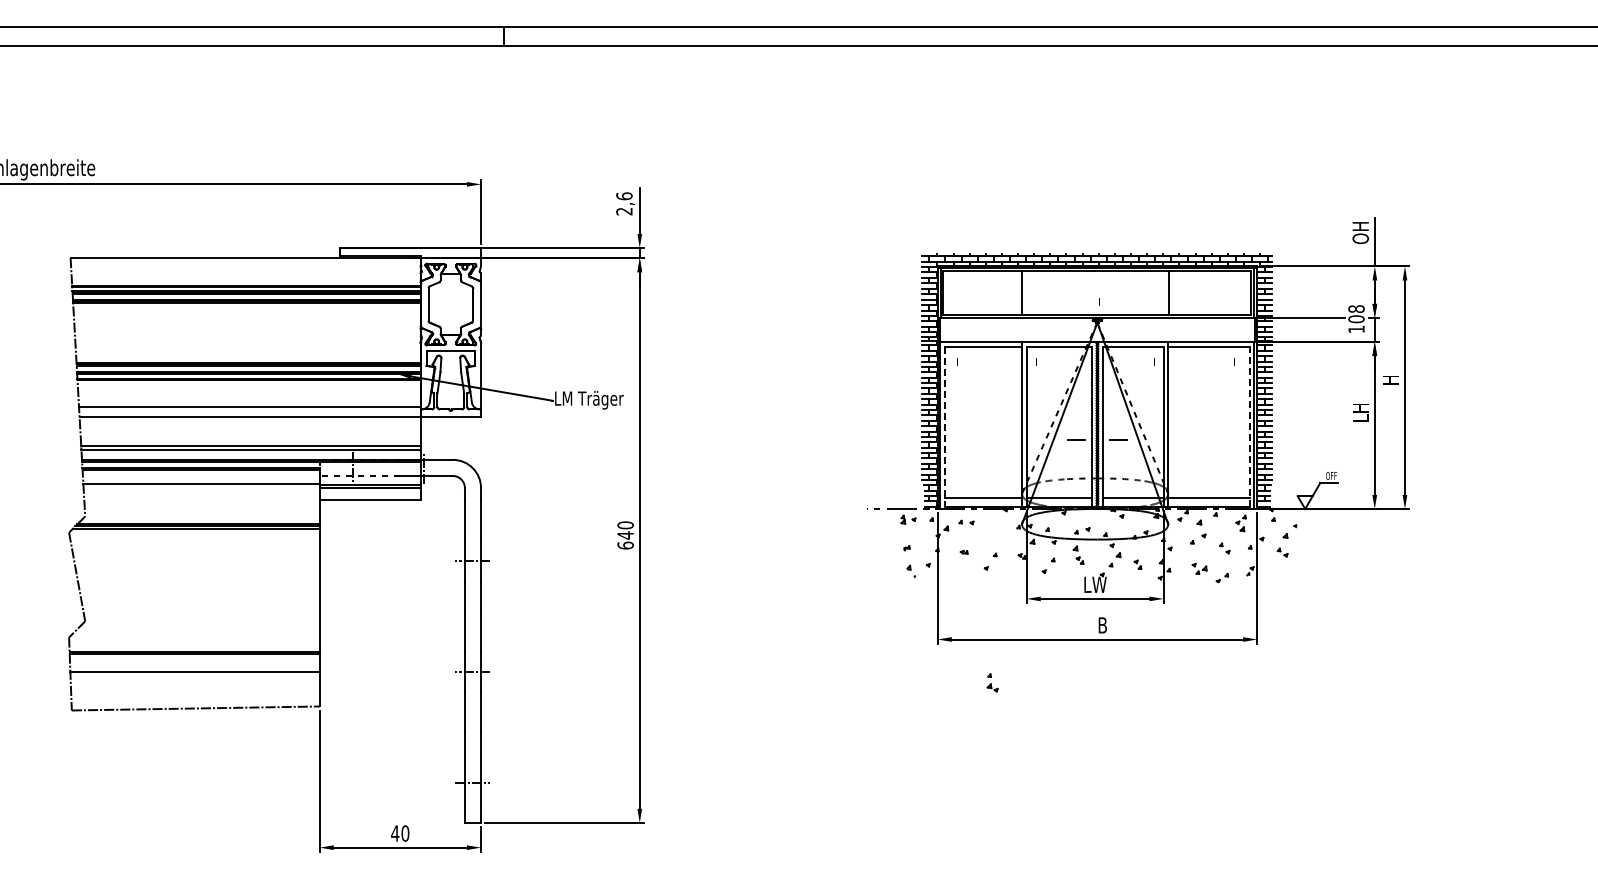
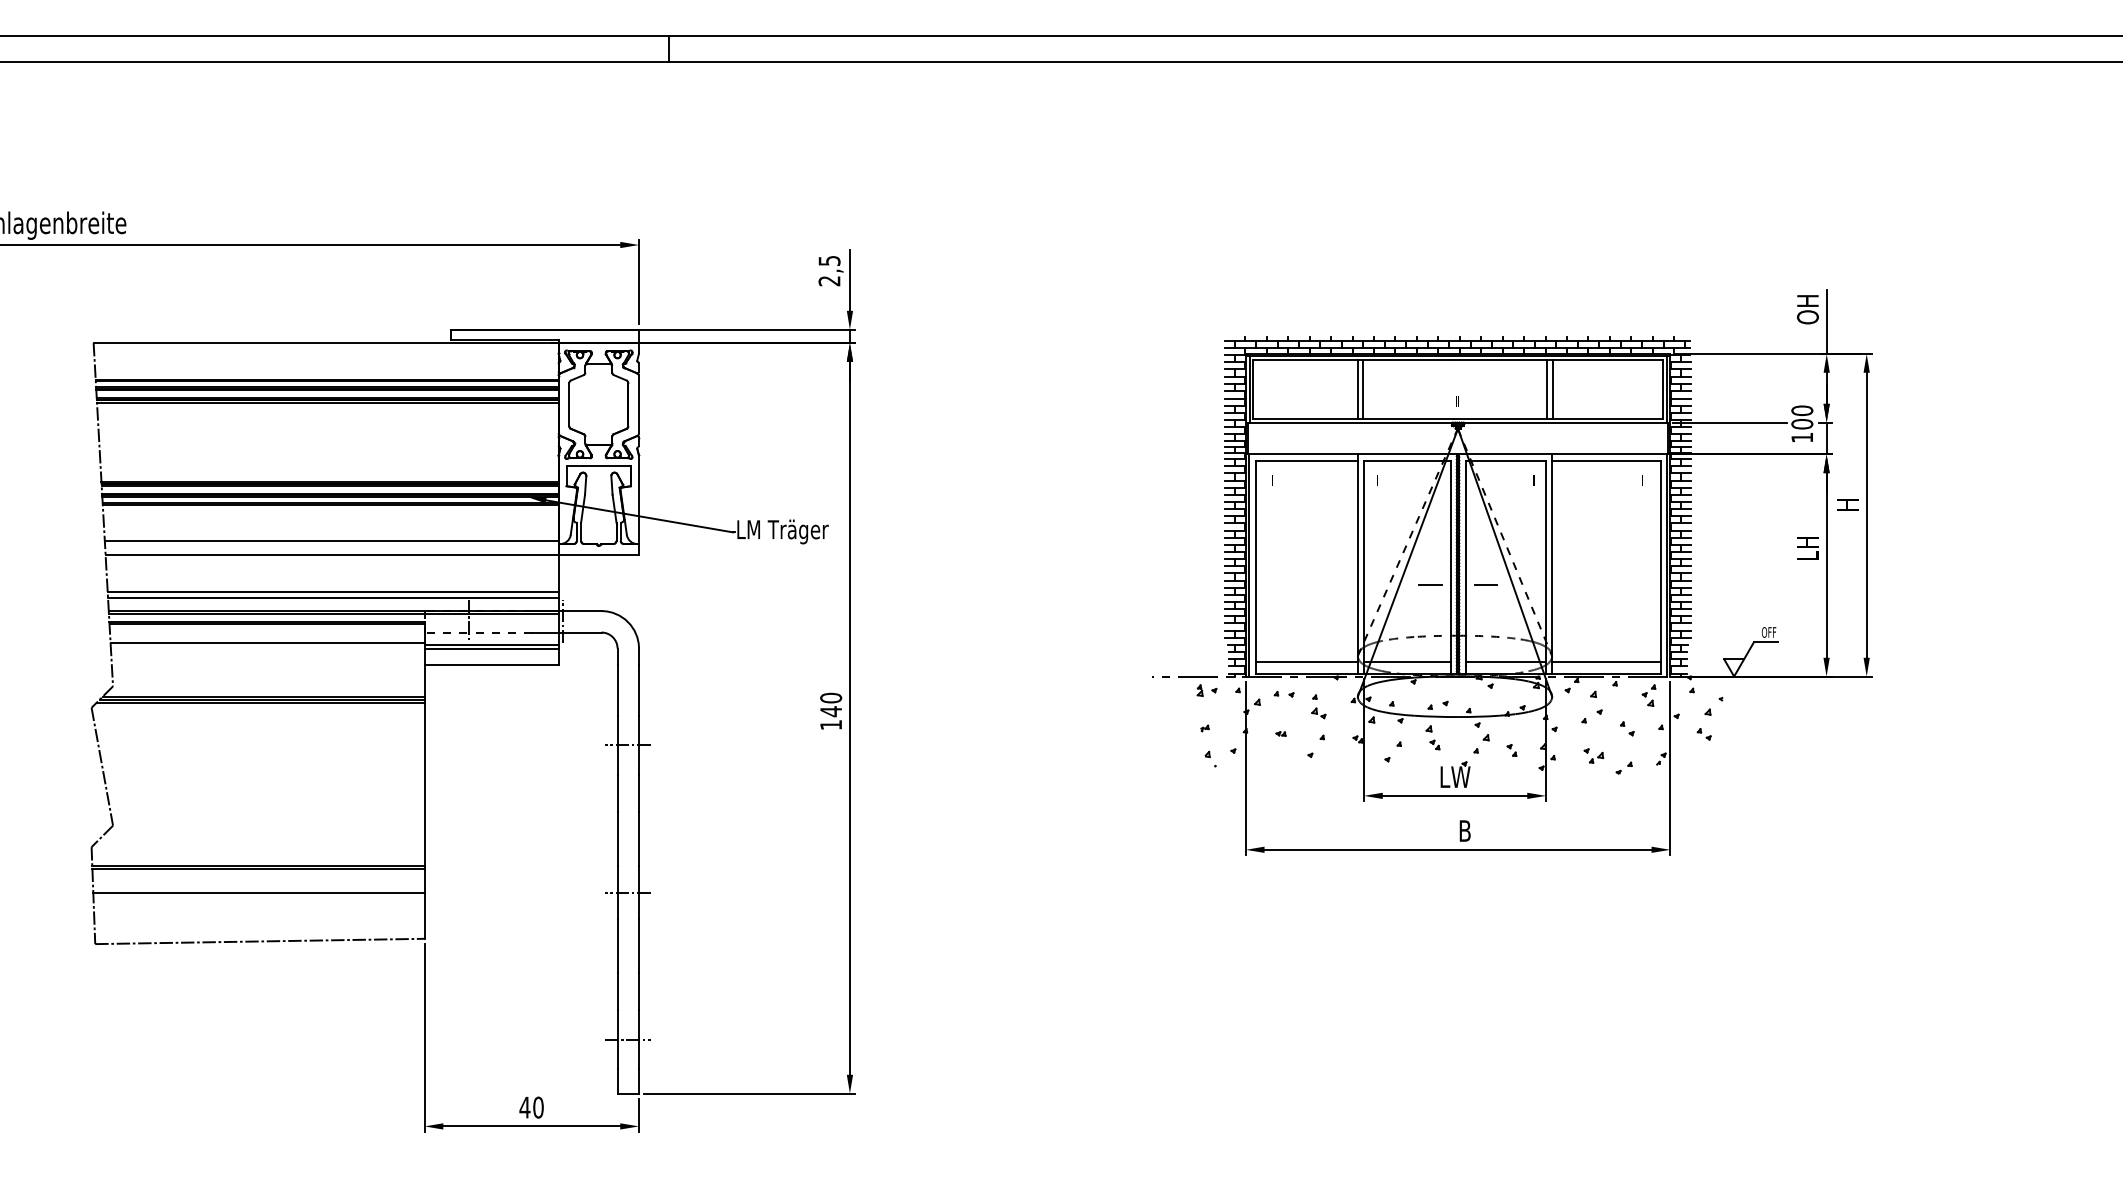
text: (624, 196) -> (829, 261), 2,6 -> 2,5
line: (1025, 293) -> (1362, 390), added
line: (1164, 293) -> (1547, 390), added
text: (1356, 309) -> (1802, 411), 108 -> 100
line: (1249, 426) -> (1660, 566), dashed -> solid
line: (945, 427) -> (1256, 568), dashed -> solid
text: (625, 545) -> (830, 724), 640 -> 140
part: (992, 682) -> (1318, 706), moved

